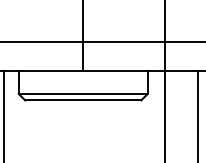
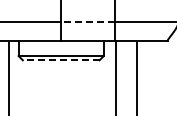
line: (124, 41) -> (88, 21), solid -> dashed
line: (82, 100) -> (60, 60), solid -> dashed

